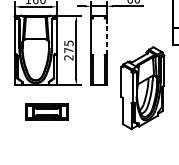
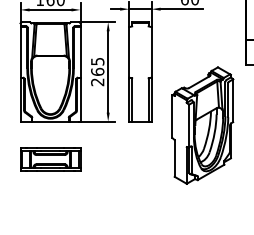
line: (106, 36) -> (151, 51), dashed -> solid
text: (68, 50) -> (97, 71), 275 -> 265
part: (46, 112) -> (50, 159), moved

